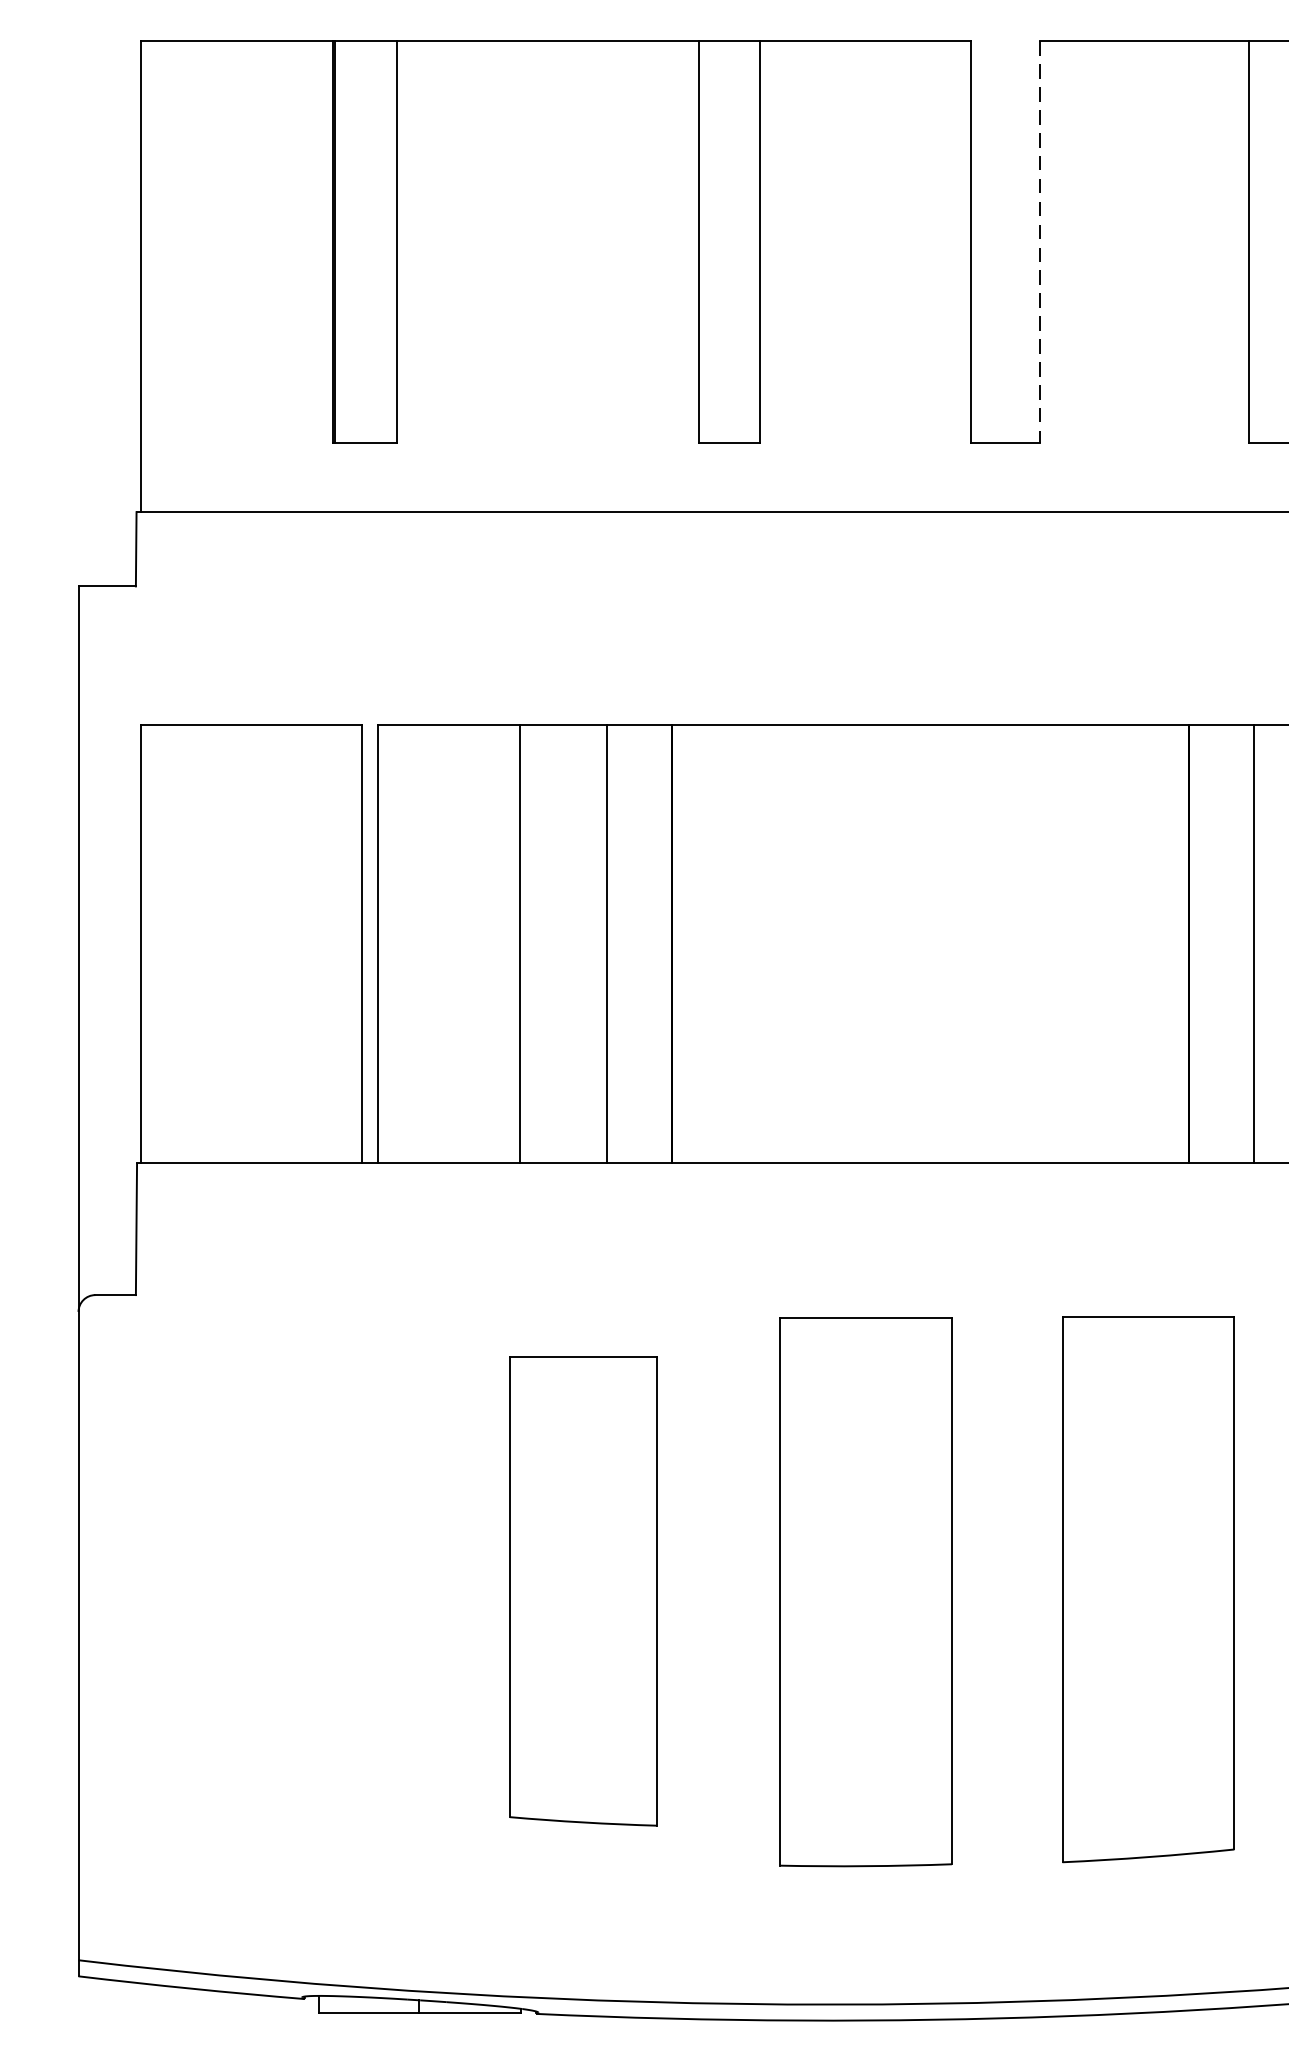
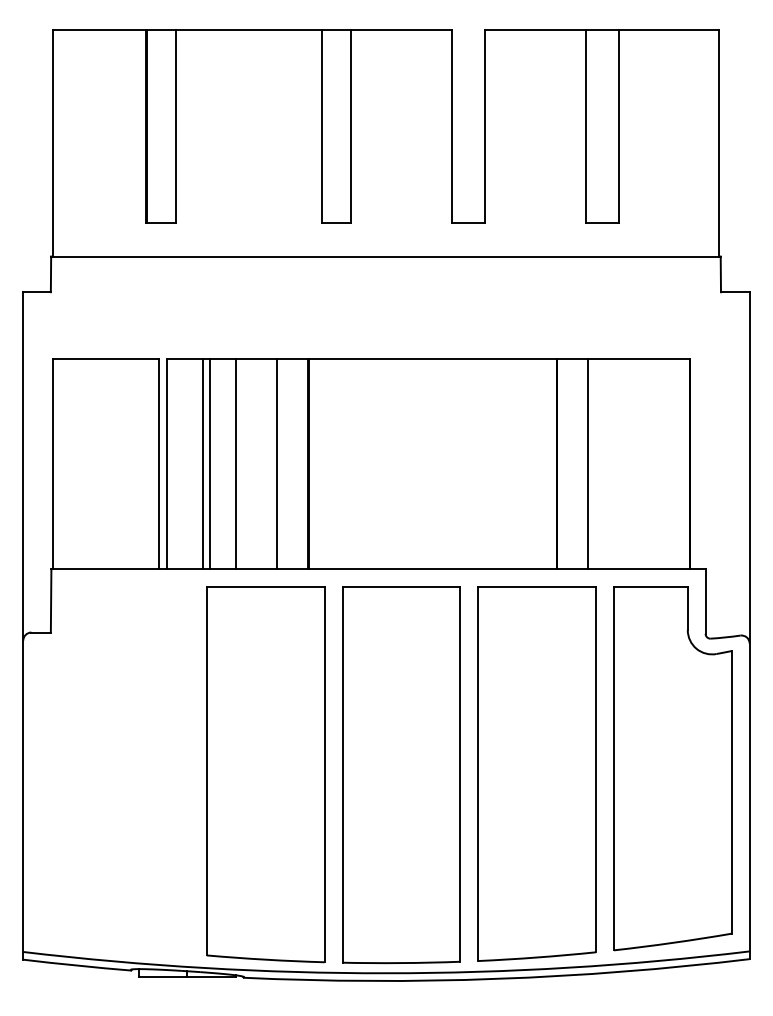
line: (1040, 243) -> (485, 127), dashed -> solid
line: (451, 943) -> (202, 463), added
line: (466, 943) -> (209, 463), added
part: (1147, 1588) -> (536, 773), size x1.43
part: (582, 1590) -> (265, 774), size x1.67
part: (866, 1592) -> (401, 775), size x1.43

